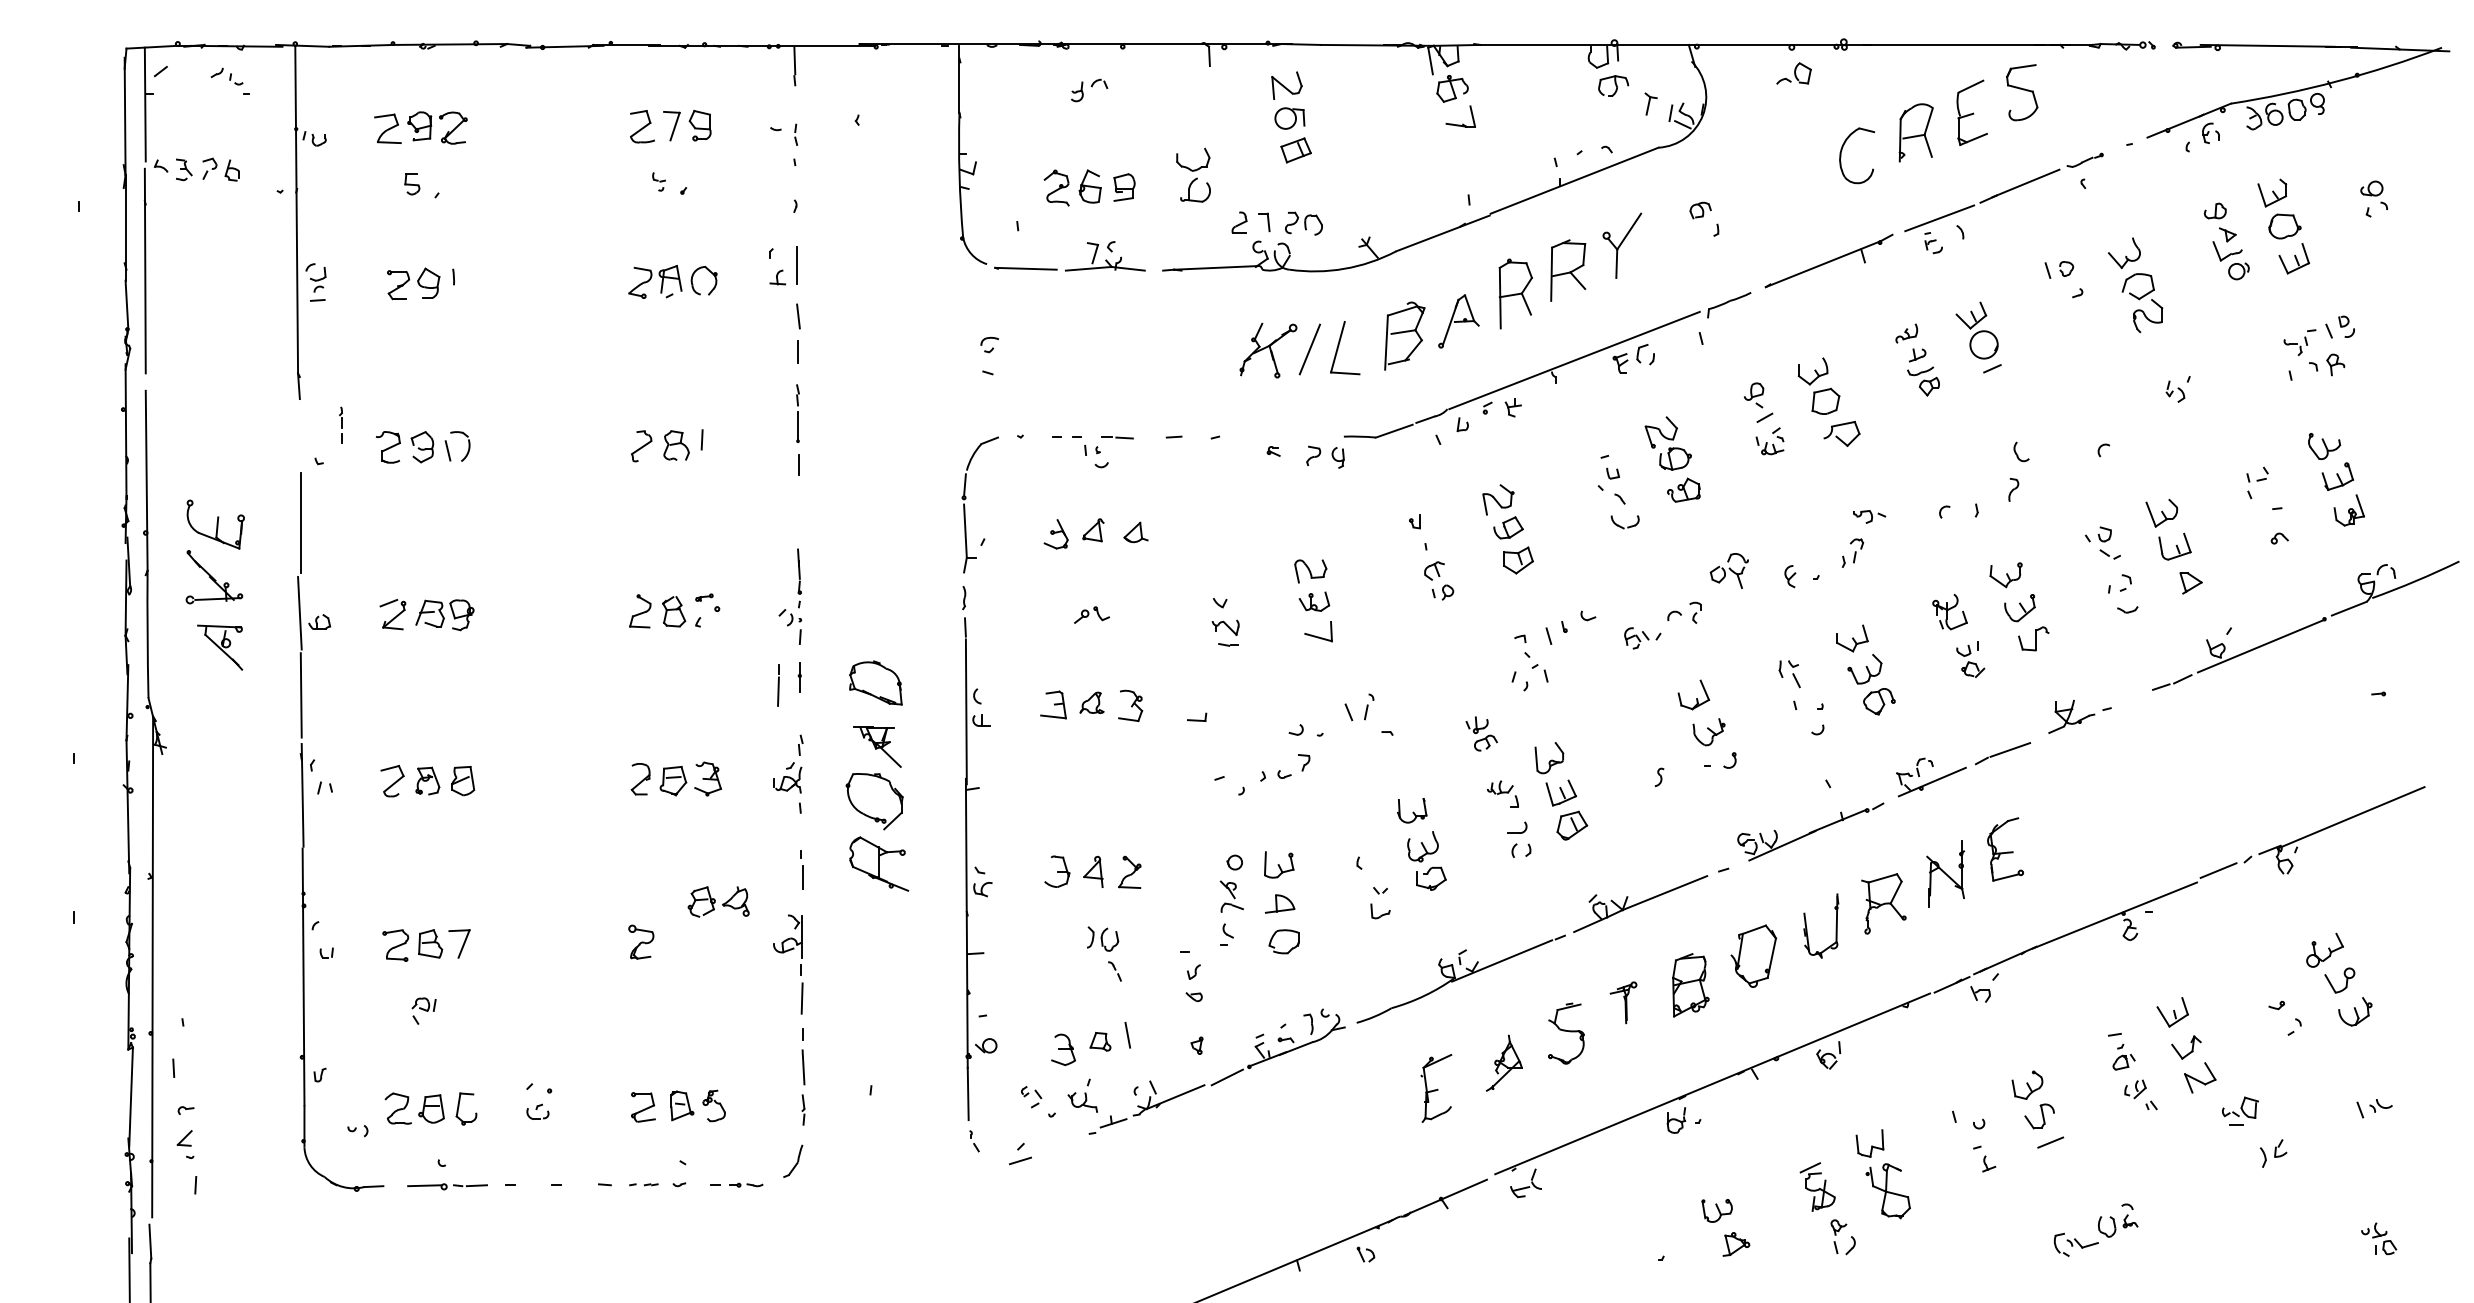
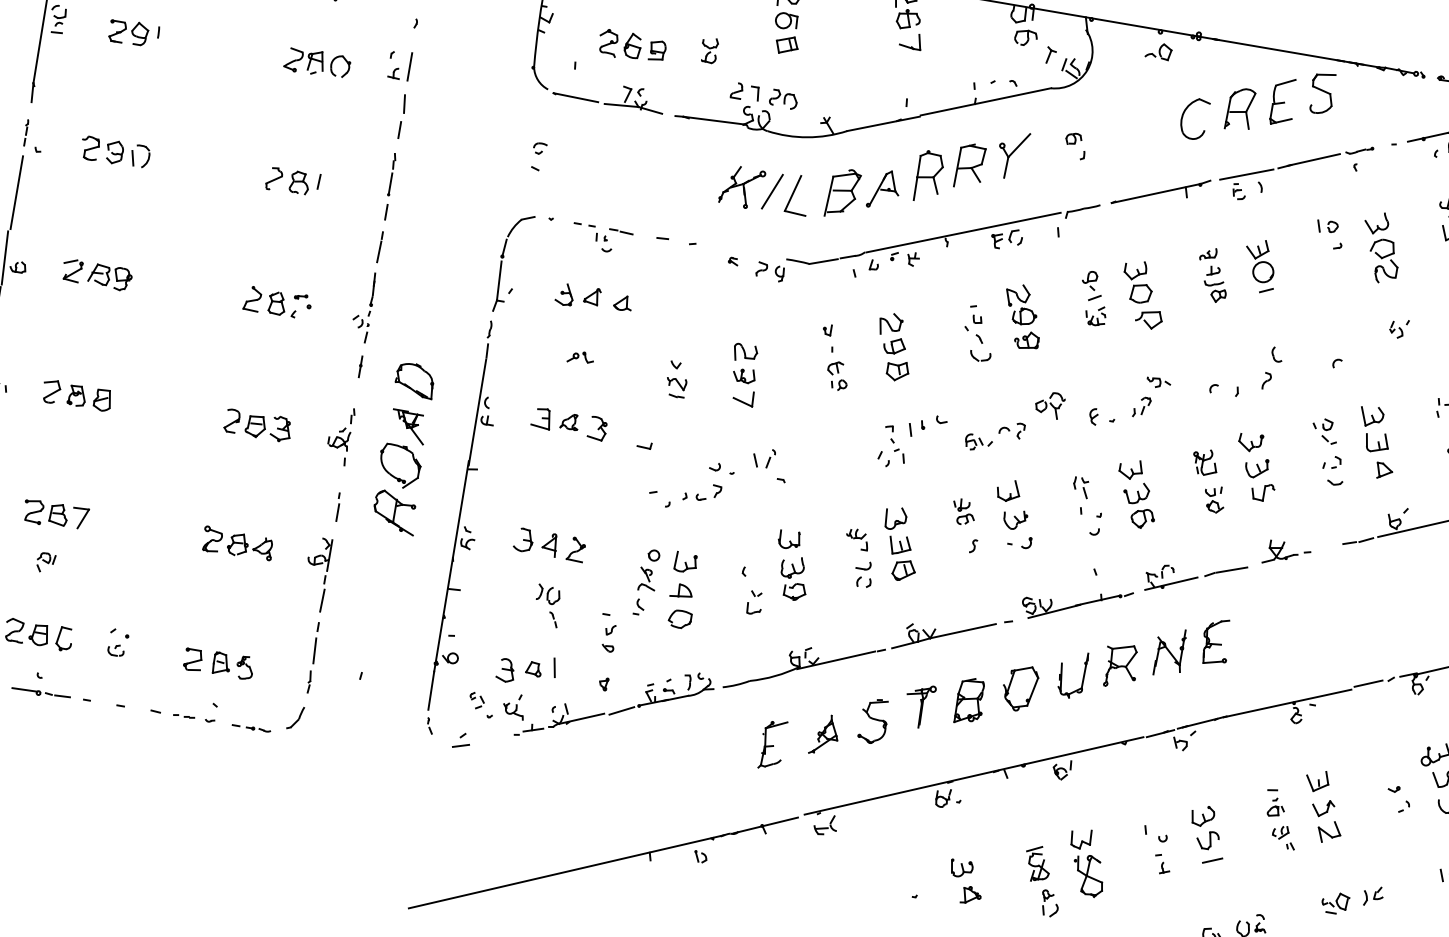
part: (1193, 174) -> (709, 49), size x0.62
part: (340, 424) -> (25, 132), moved
line: (778, 685) -> (380, 247), moved
part: (1481, 733) -> (963, 511), moved
part: (718, 901) -> (250, 546), moved
part: (1623, 1002) -> (919, 705), size x1.43
part: (2240, 1110) -> (1335, 902), moved

